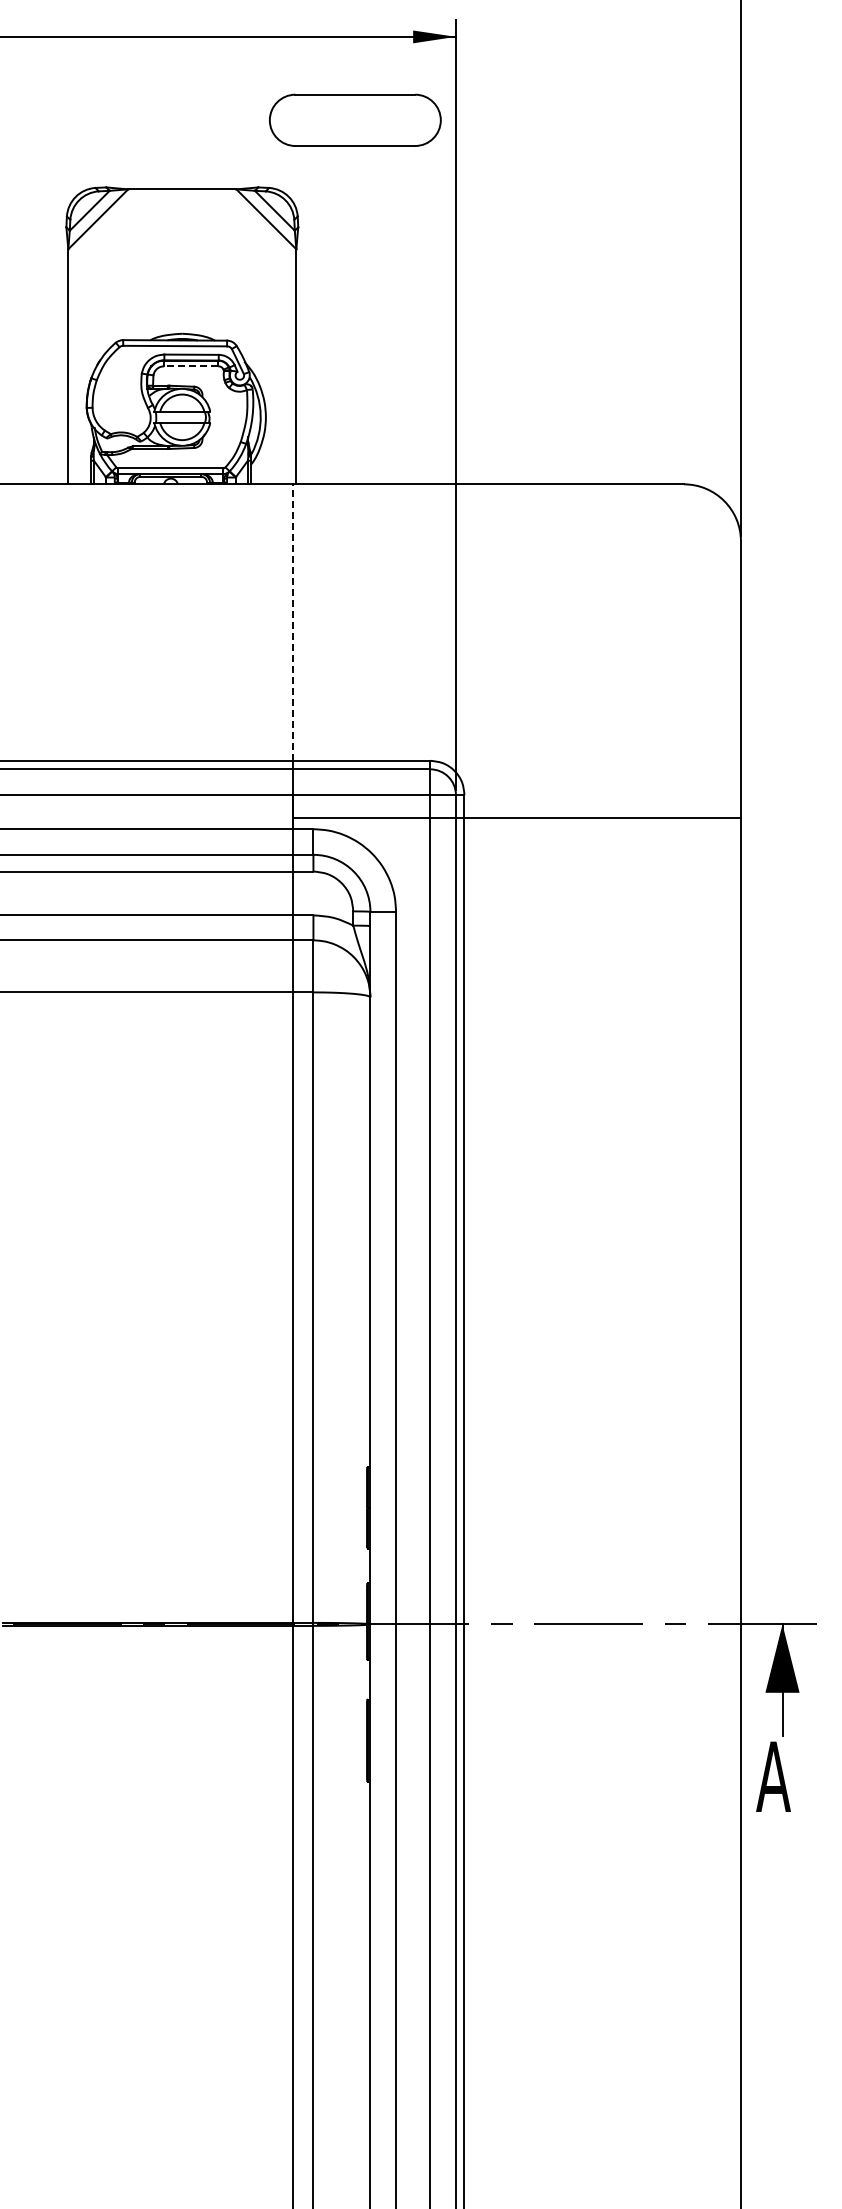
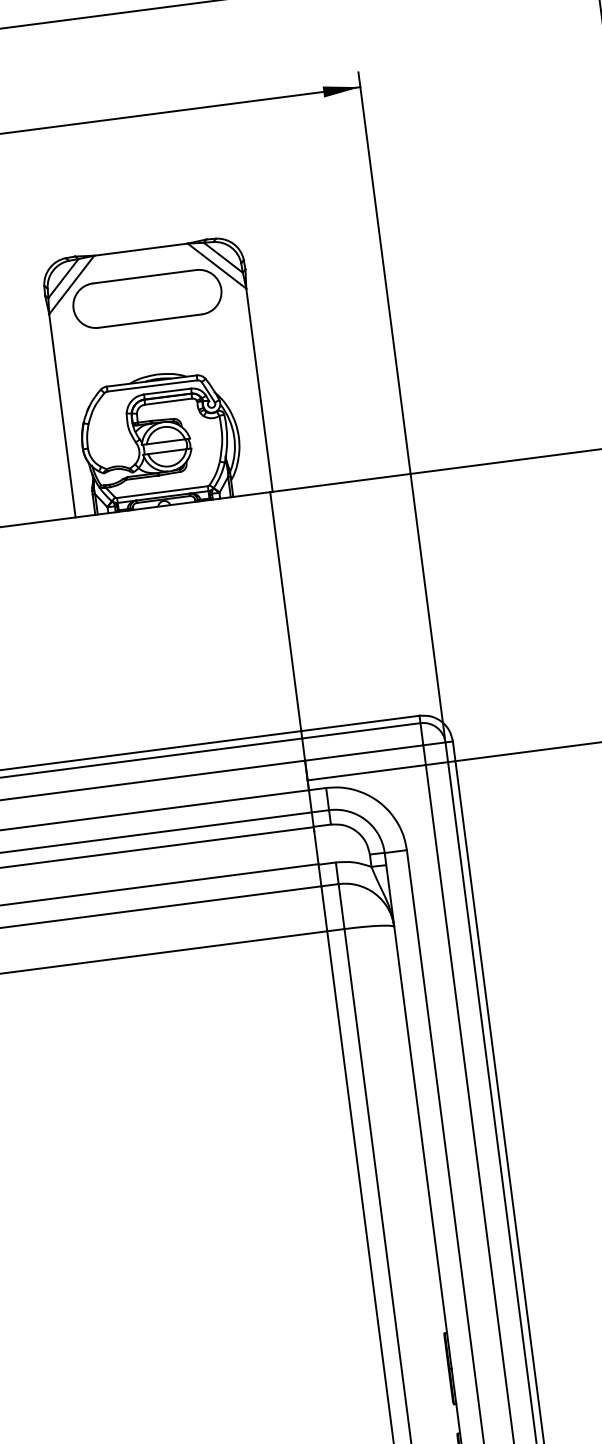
part: (354, 119) -> (146, 298), moved
line: (190, 366) -> (167, 401), dashed -> solid
line: (293, 622) -> (285, 611), dashed -> solid

